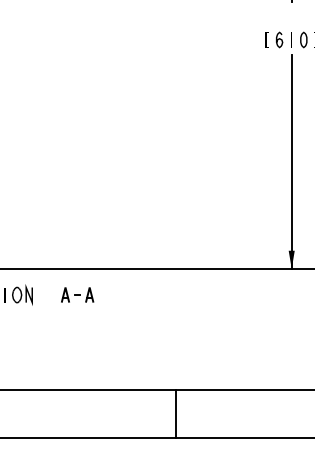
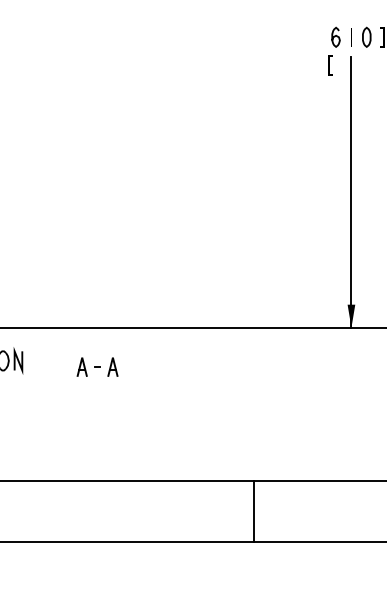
line: (266, 39) -> (329, 64), moved
part: (77, 294) -> (97, 366), moved
line: (175, 413) -> (253, 511), moved

